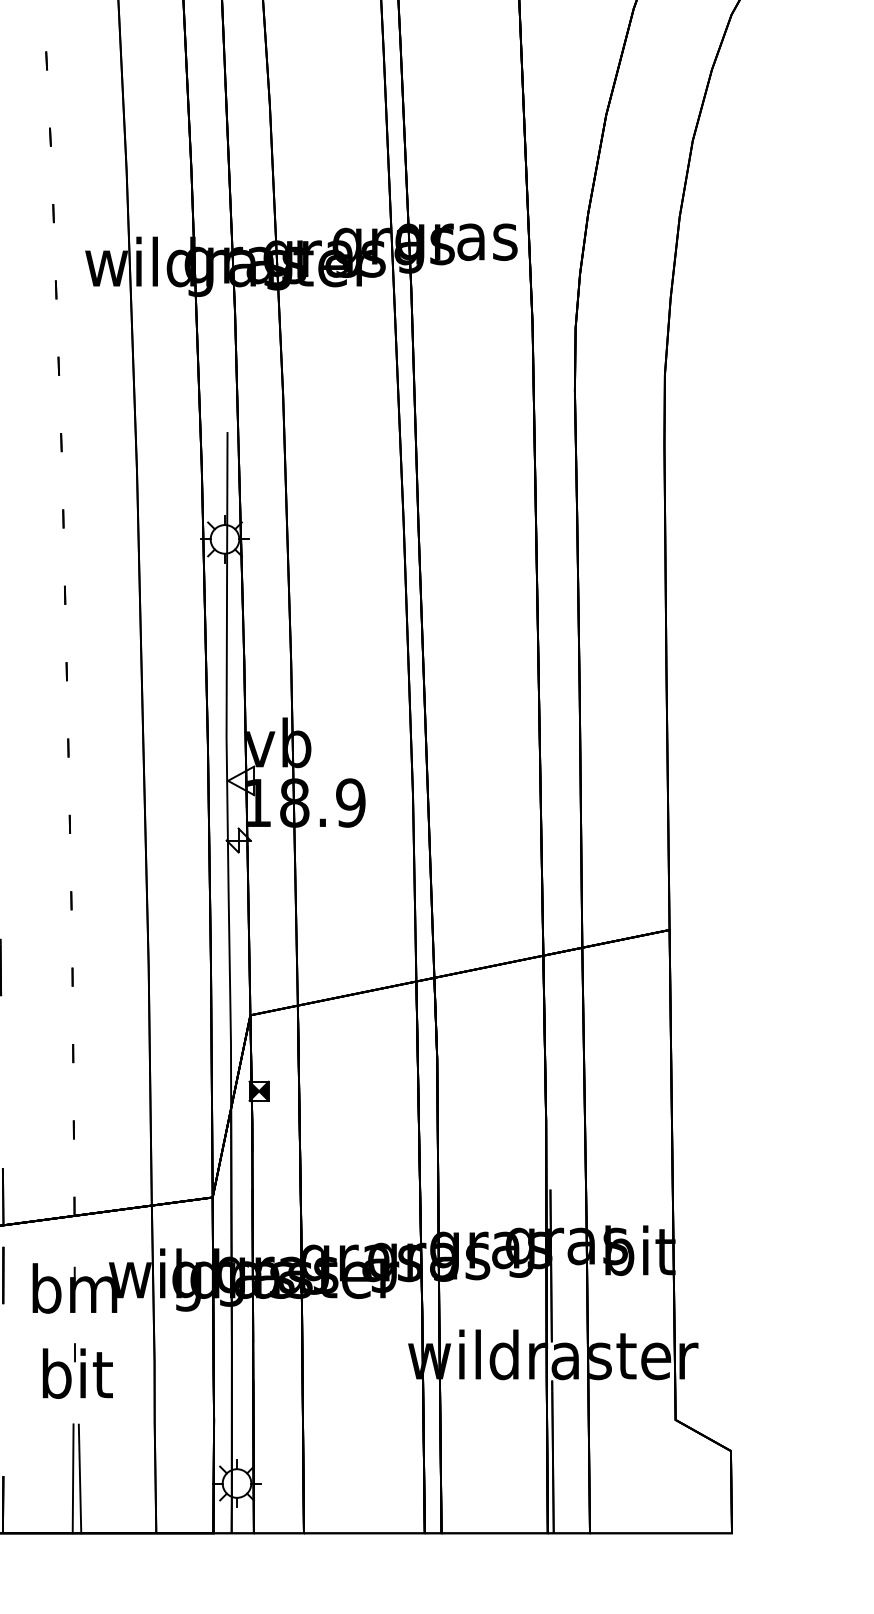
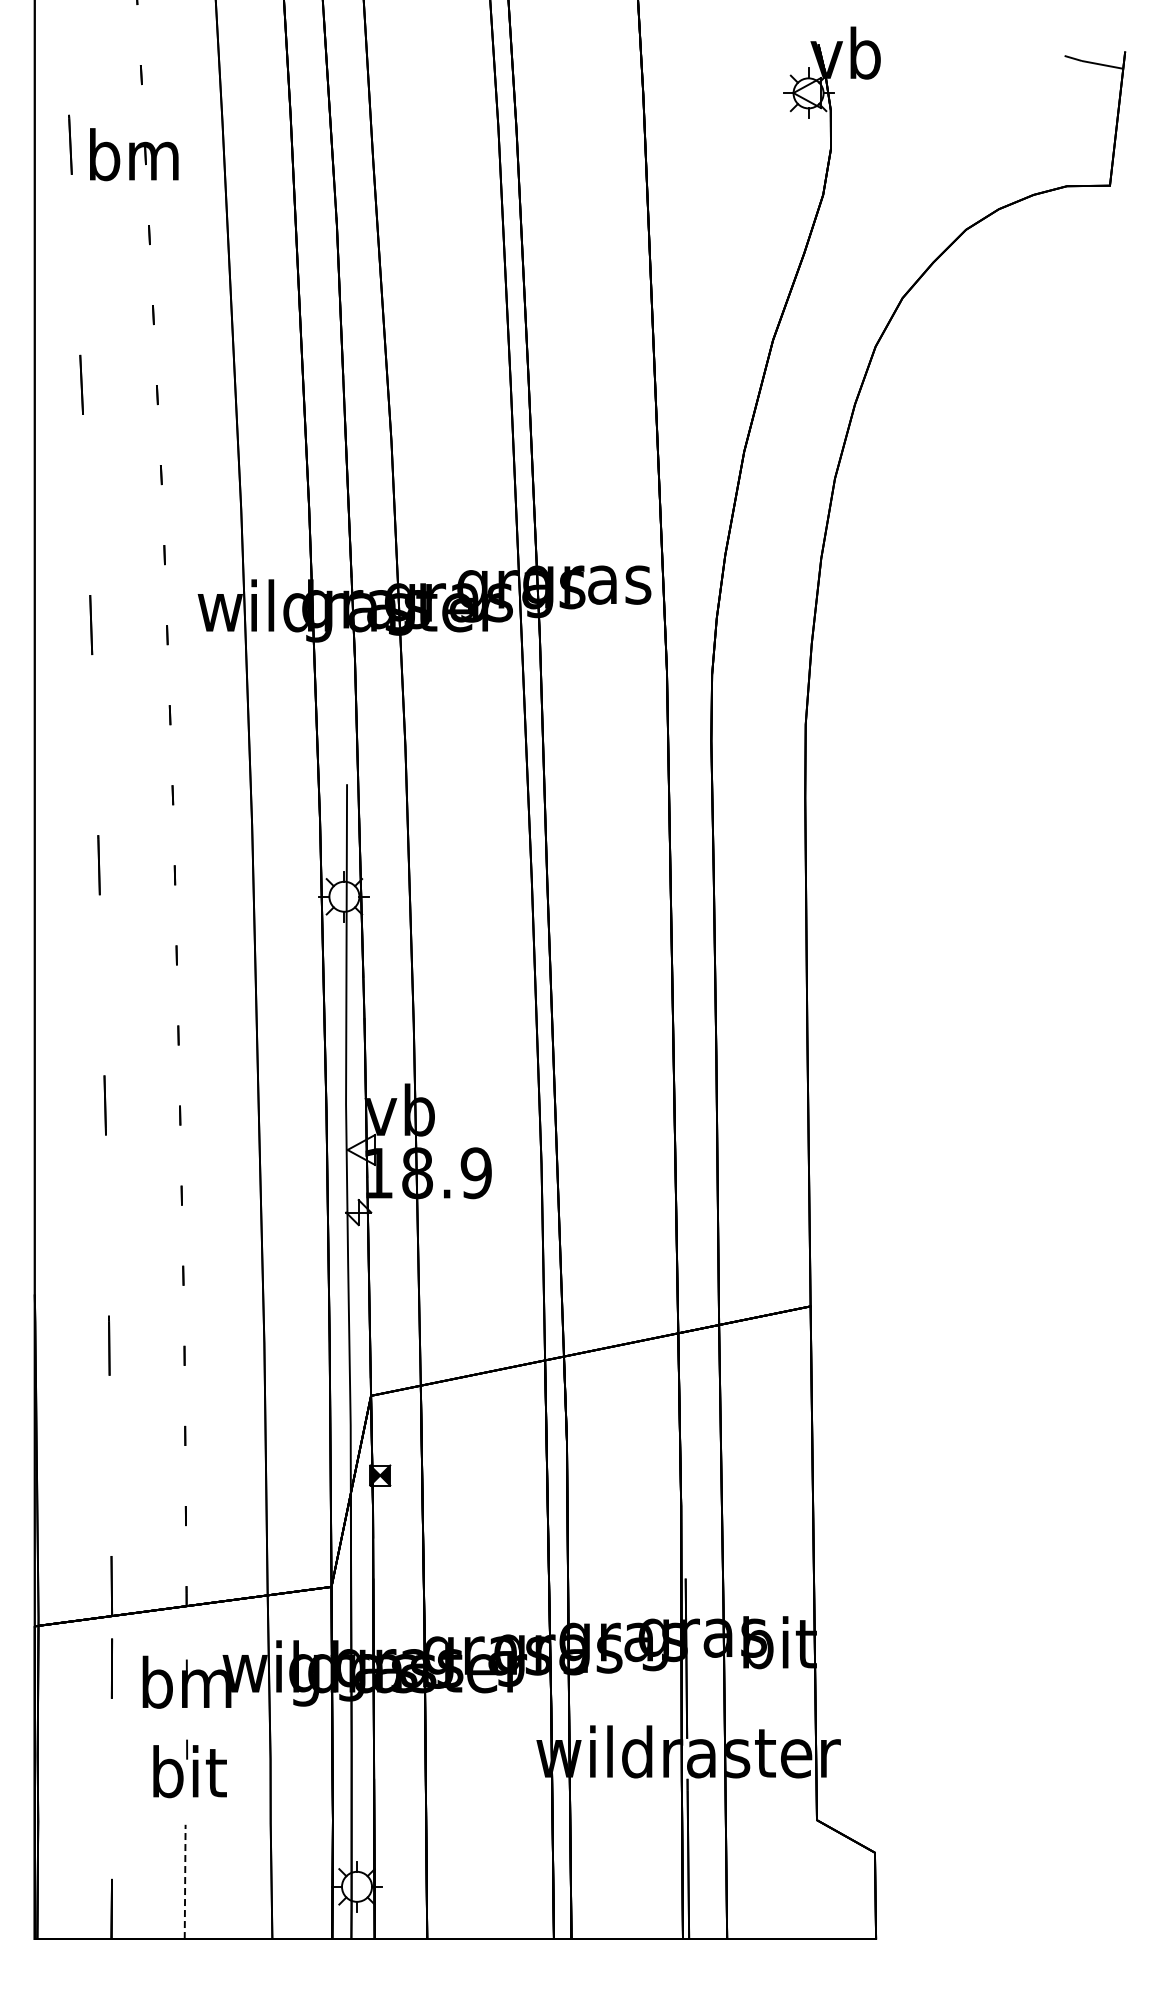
line: (73, 1478) -> (185, 1881), solid -> dashed
line: (80, 1479) -> (192, 1882), removed

